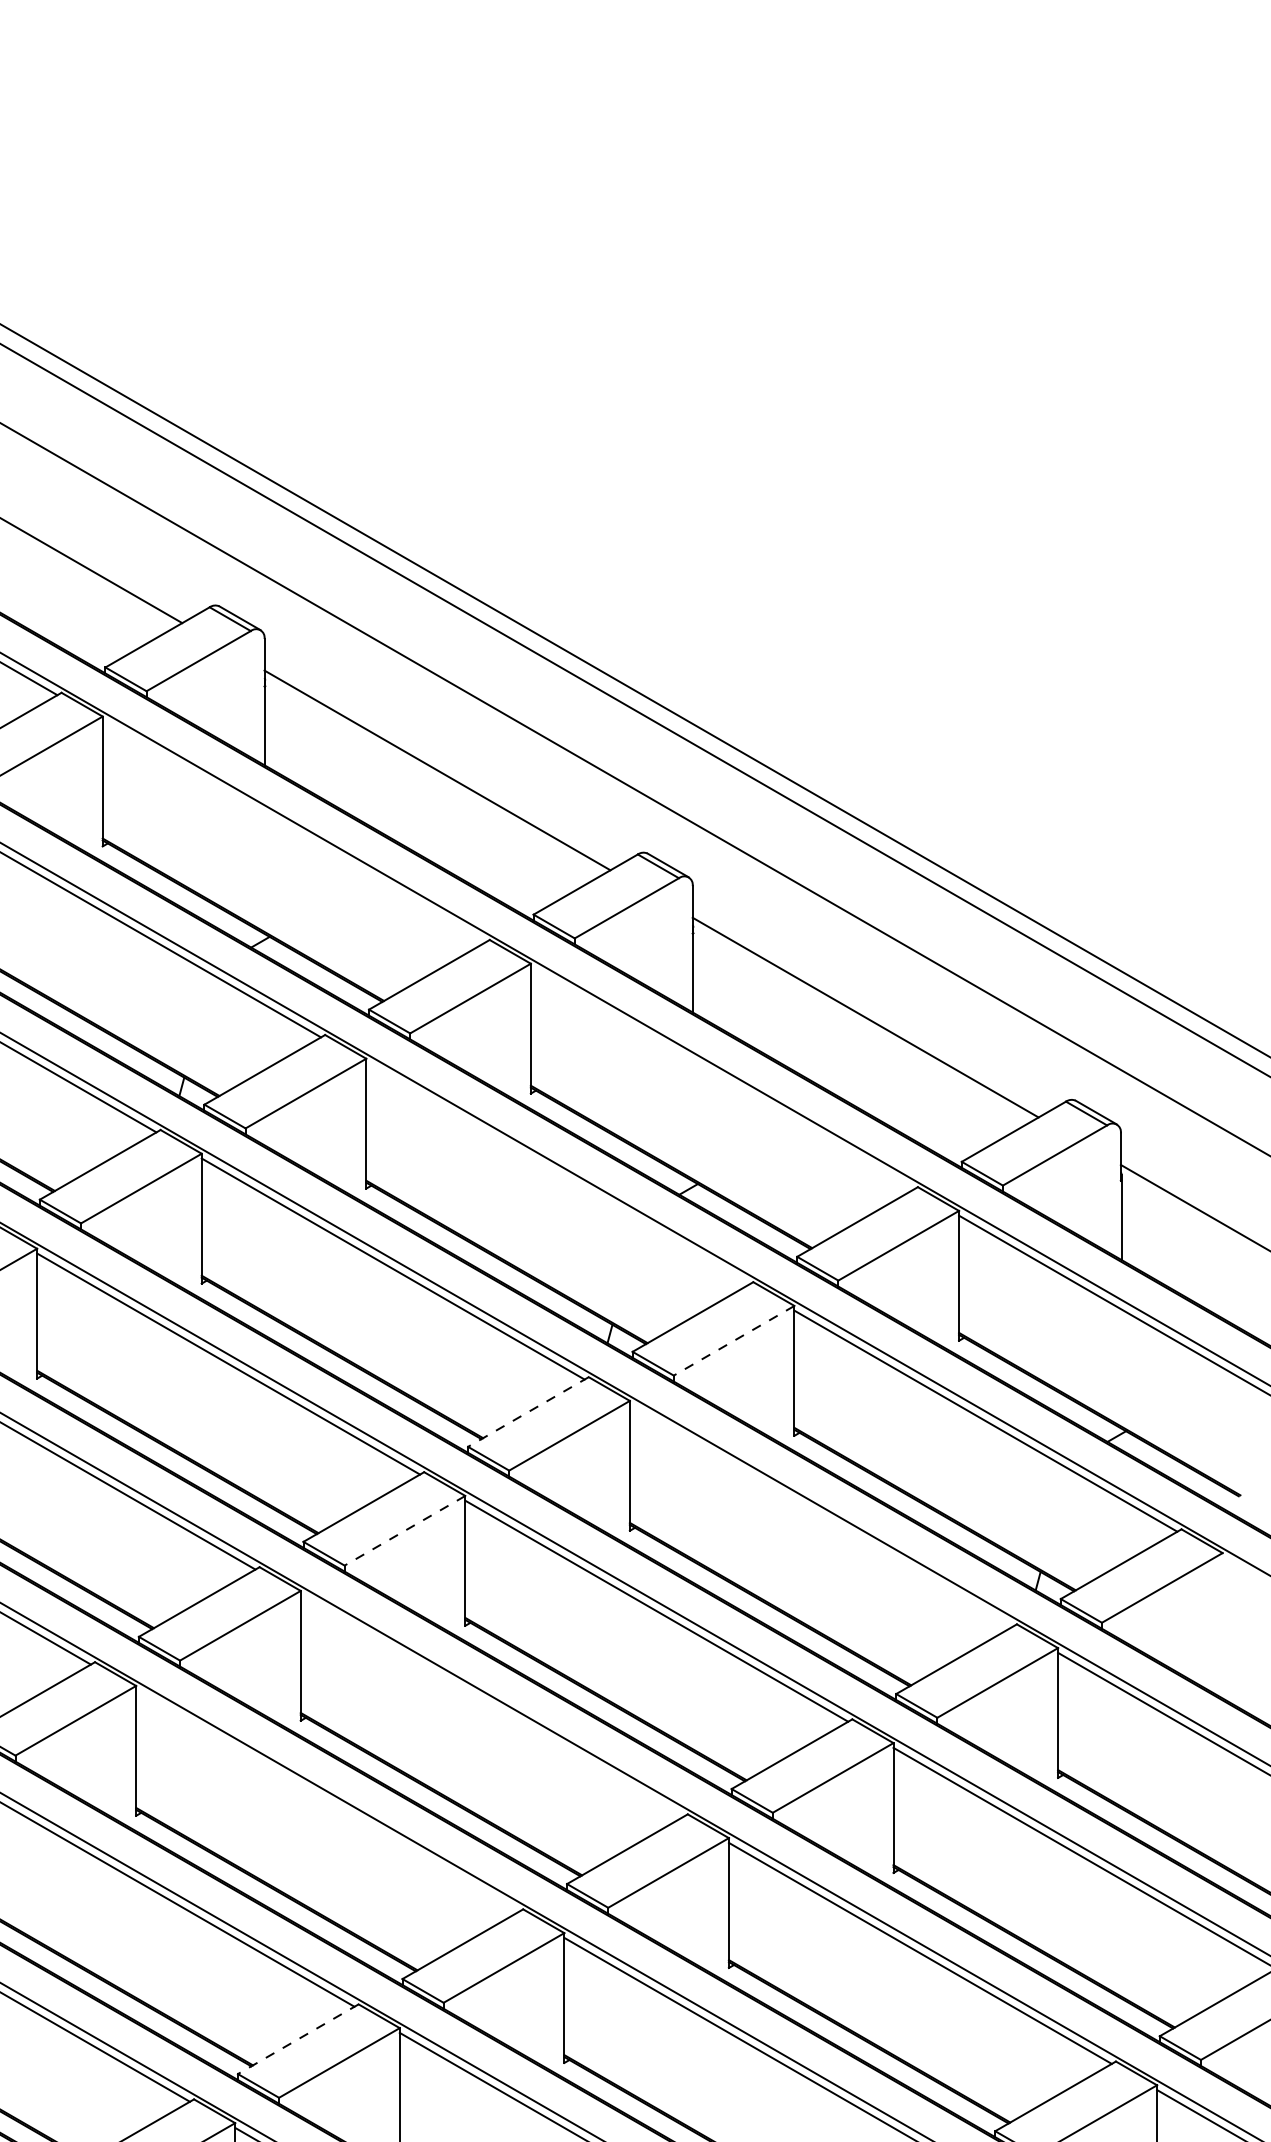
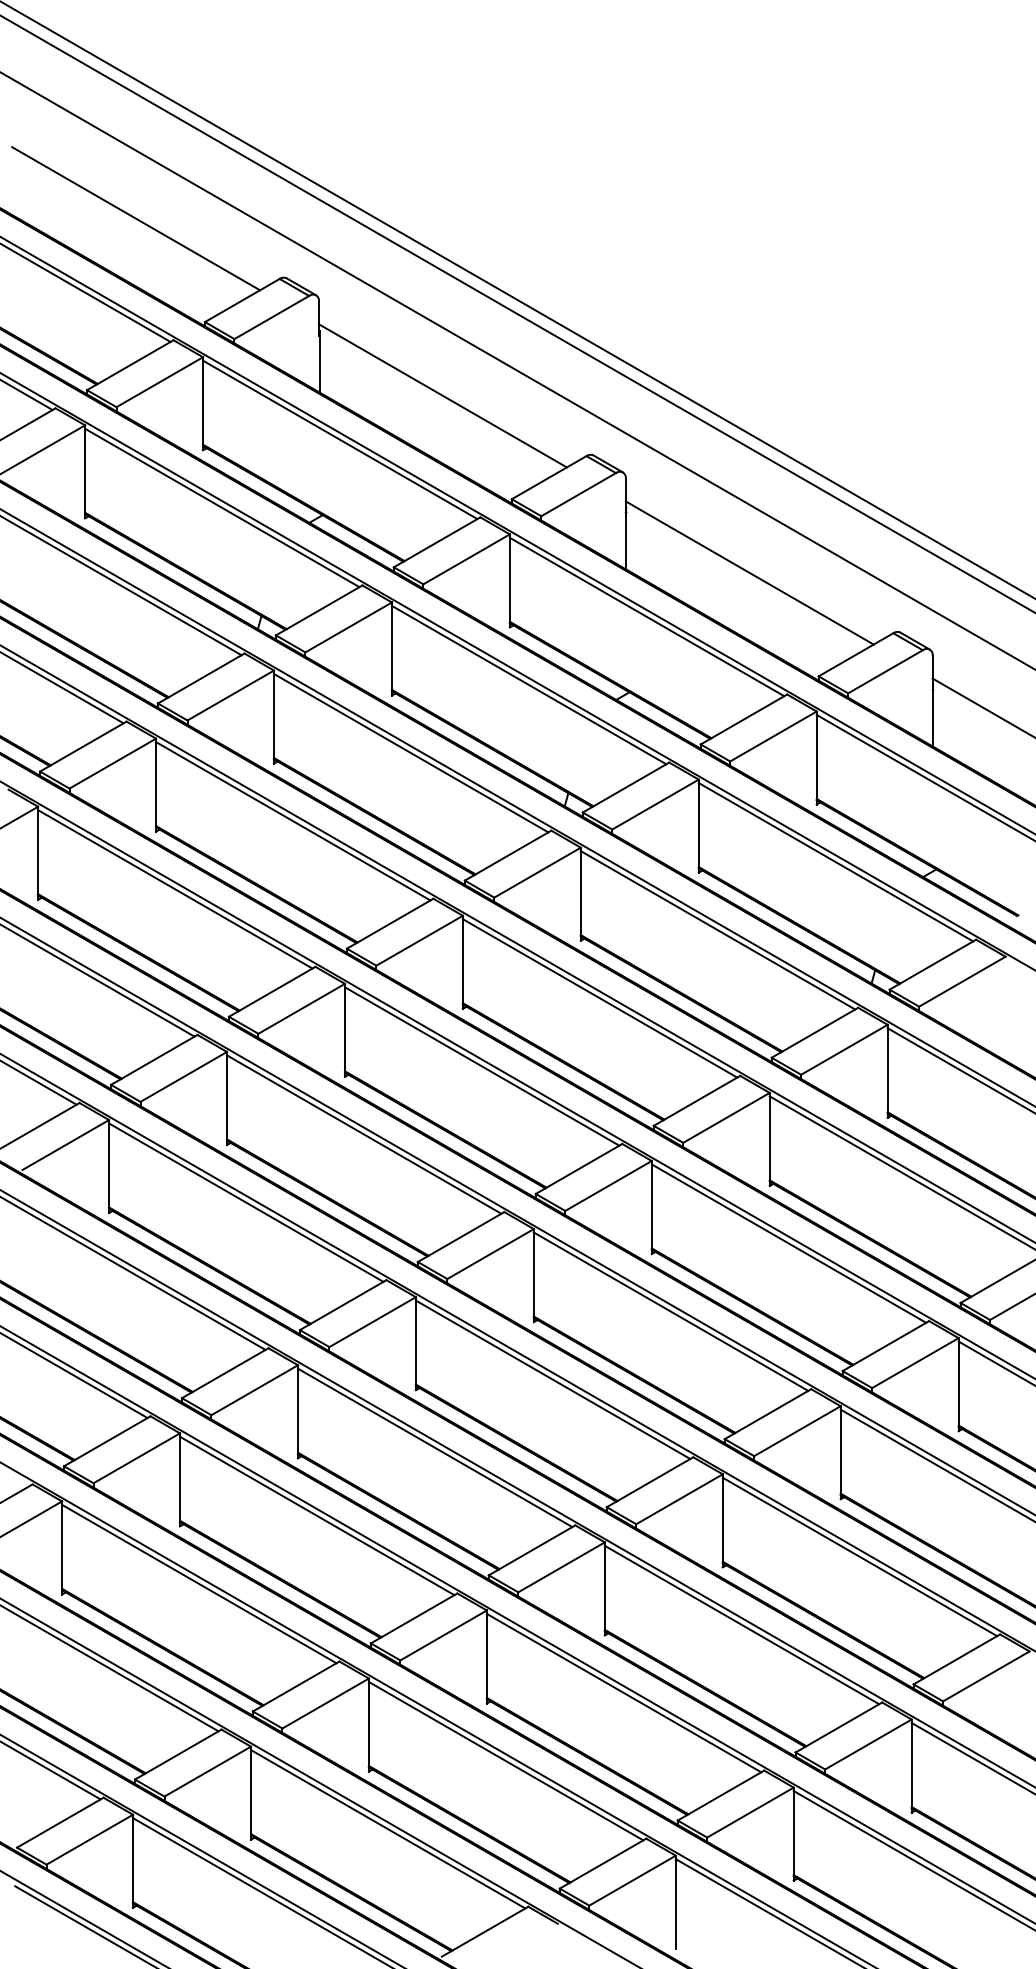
line: (294, 831) -> (340, 439), added
line: (721, 1078) -> (646, 616), added
line: (556, 1173) -> (528, 684), added
line: (734, 1340) -> (655, 804), dashed -> solid
line: (528, 1411) -> (508, 855), dashed -> solid
line: (820, 1516) -> (717, 930), added
line: (404, 1530) -> (419, 940), dashed -> solid
line: (491, 1706) -> (481, 1066), added
line: (328, 1801) -> (364, 1134), added
line: (298, 2039) -> (343, 1305), dashed -> solid

